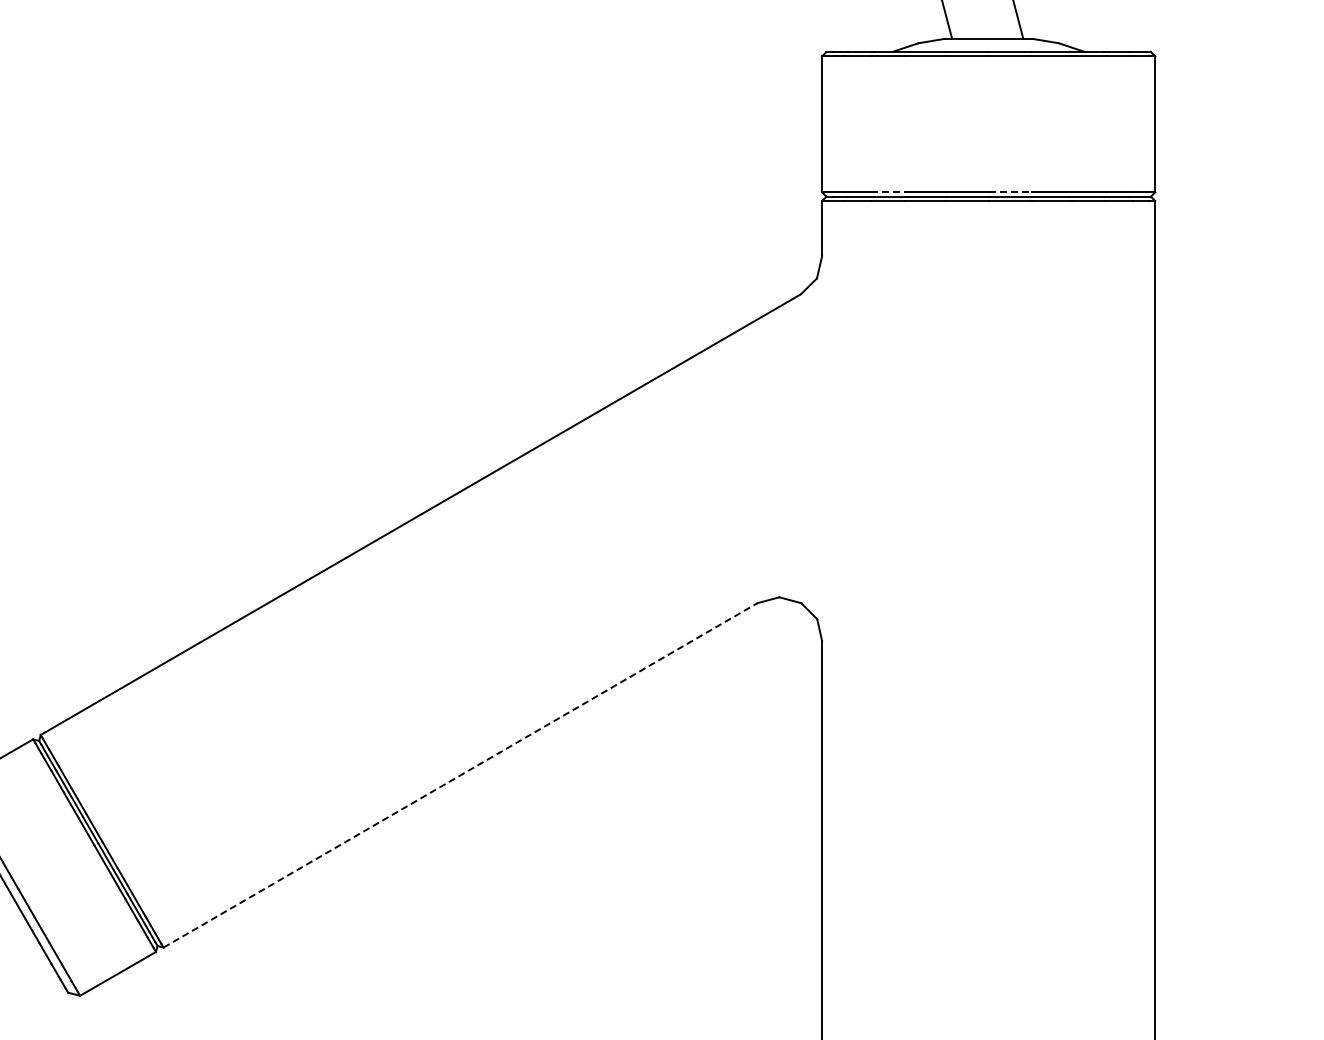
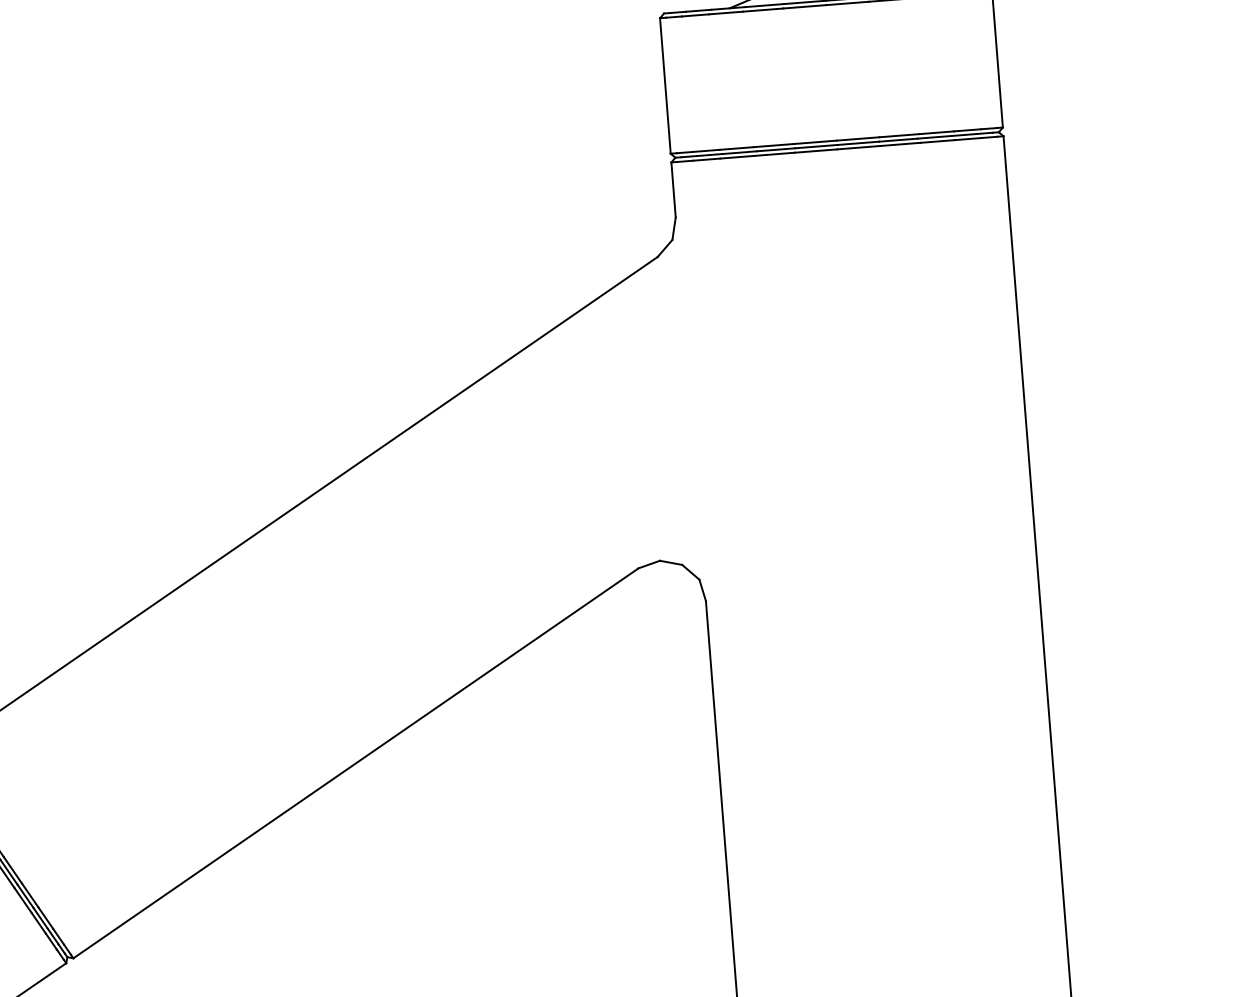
line: (888, 192) -> (736, 148), dashed -> solid
line: (1010, 192) -> (858, 139), dashed -> solid
line: (460, 775) -> (356, 763), dashed -> solid

